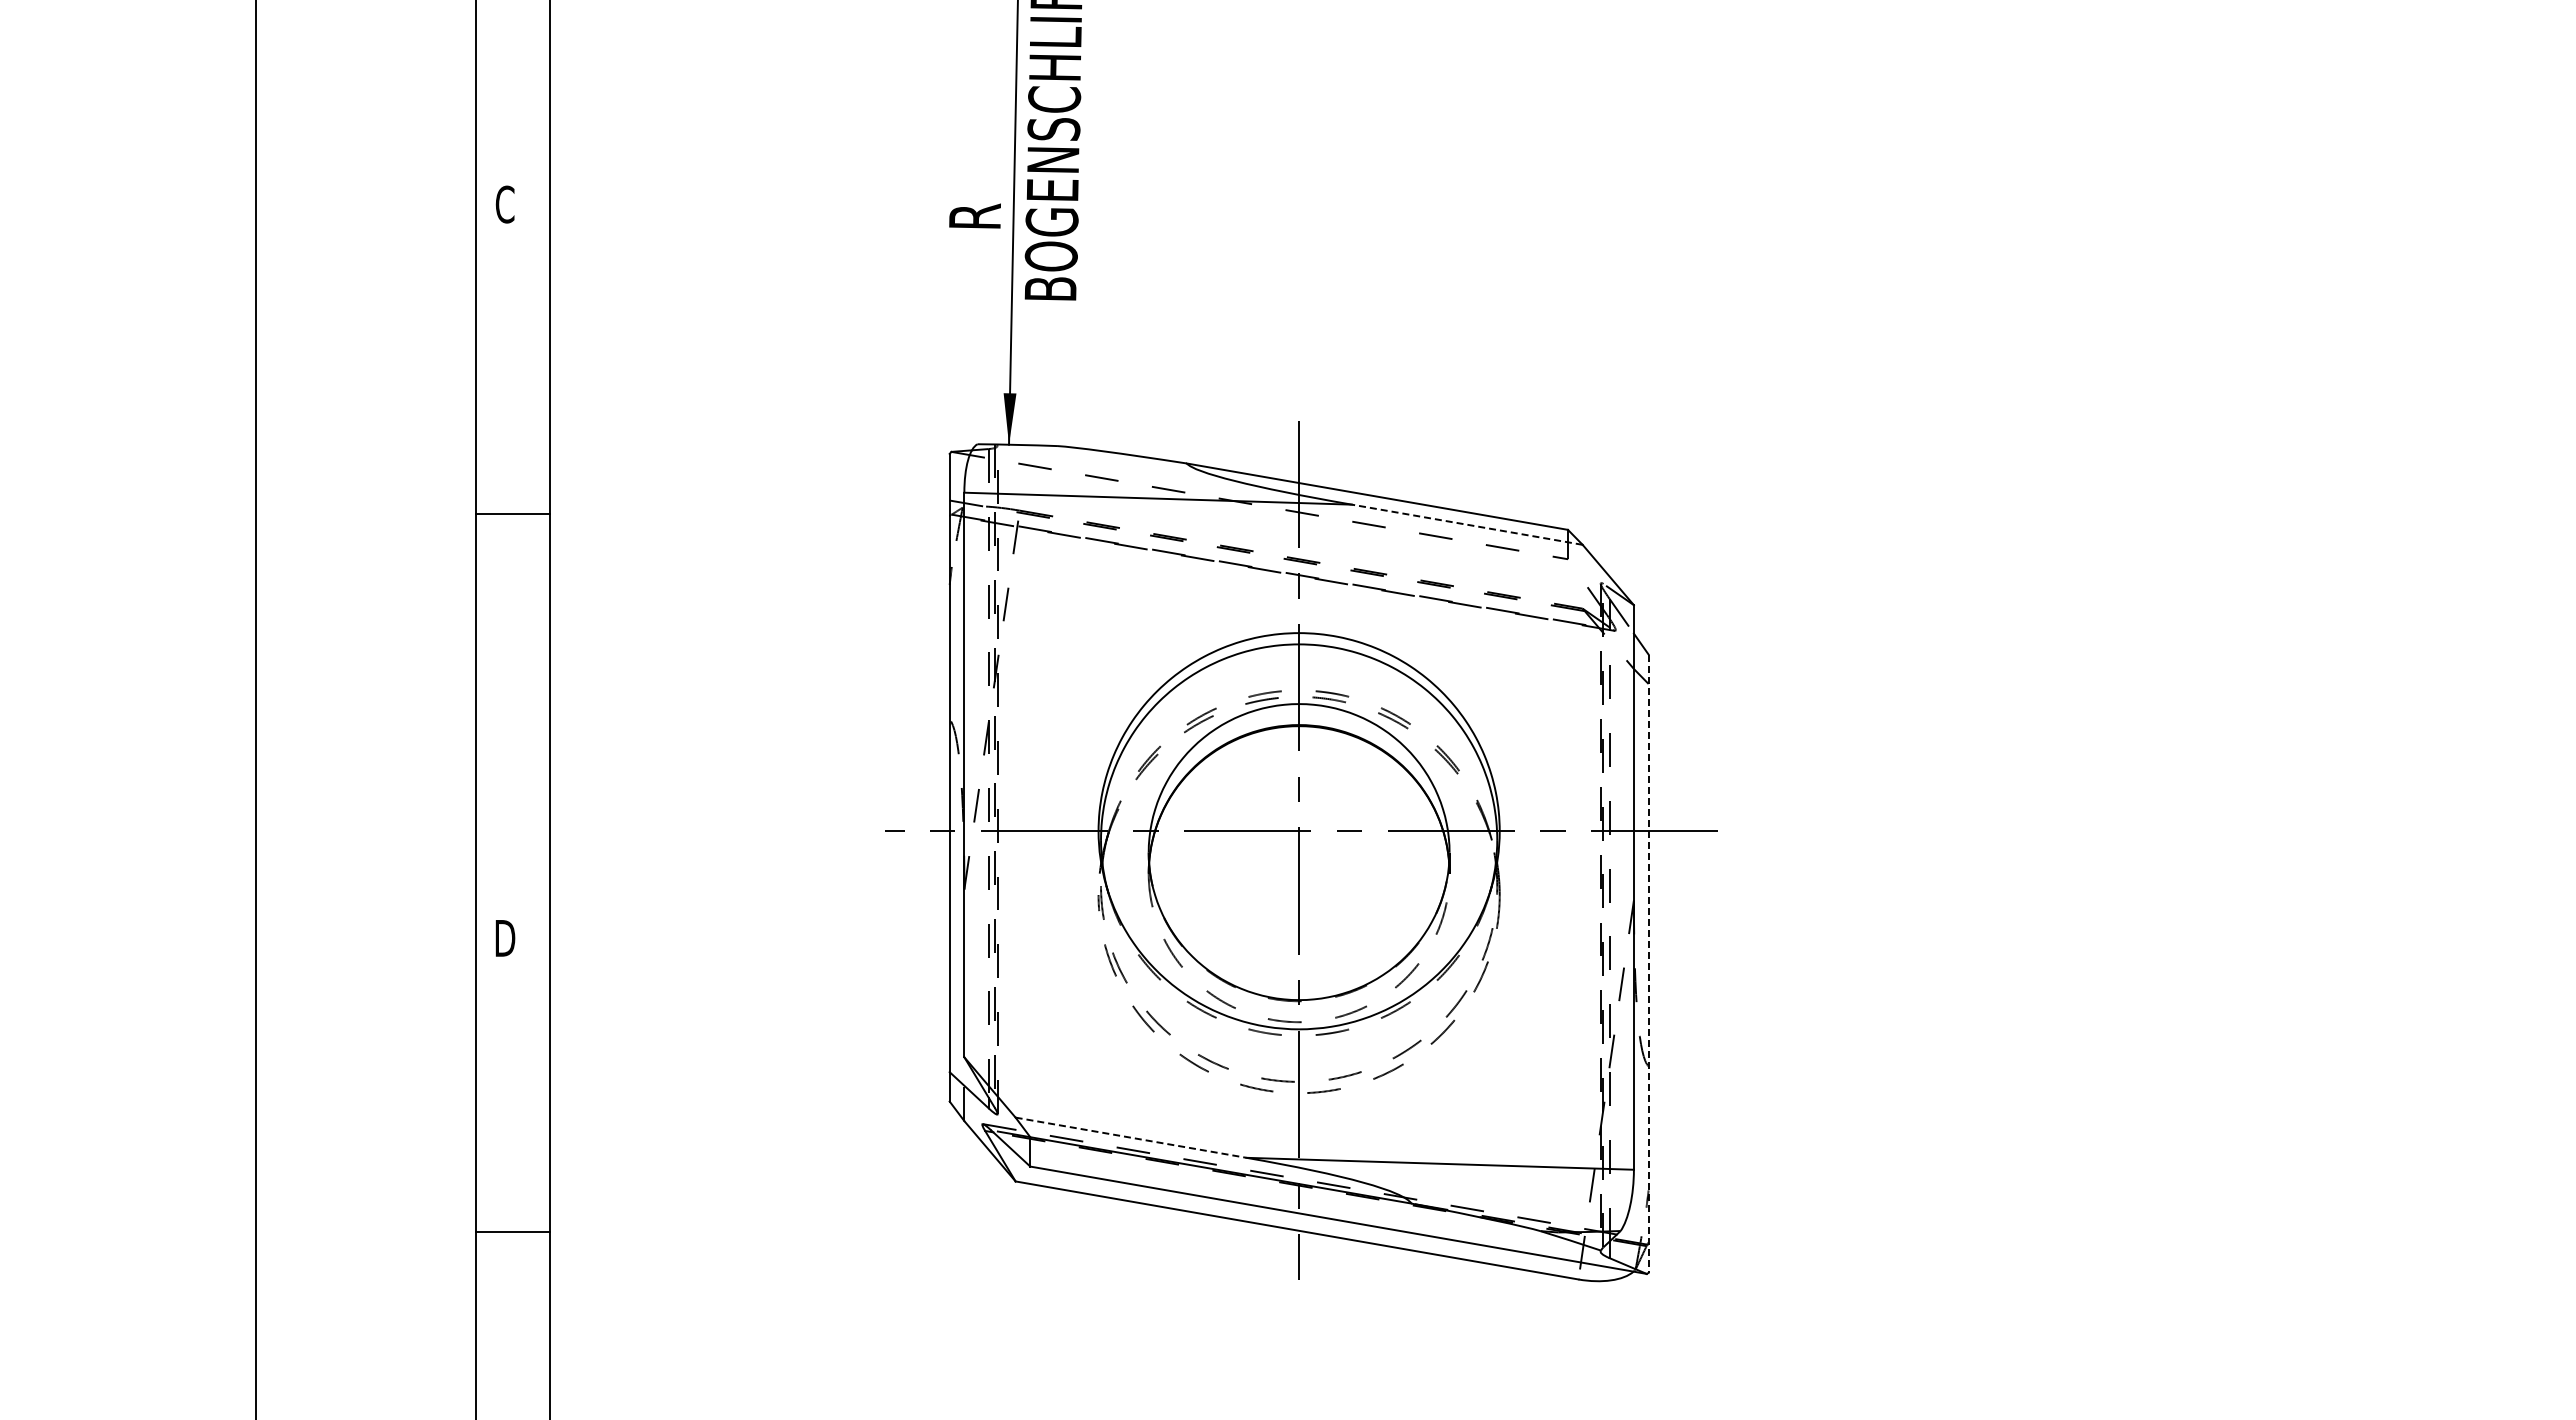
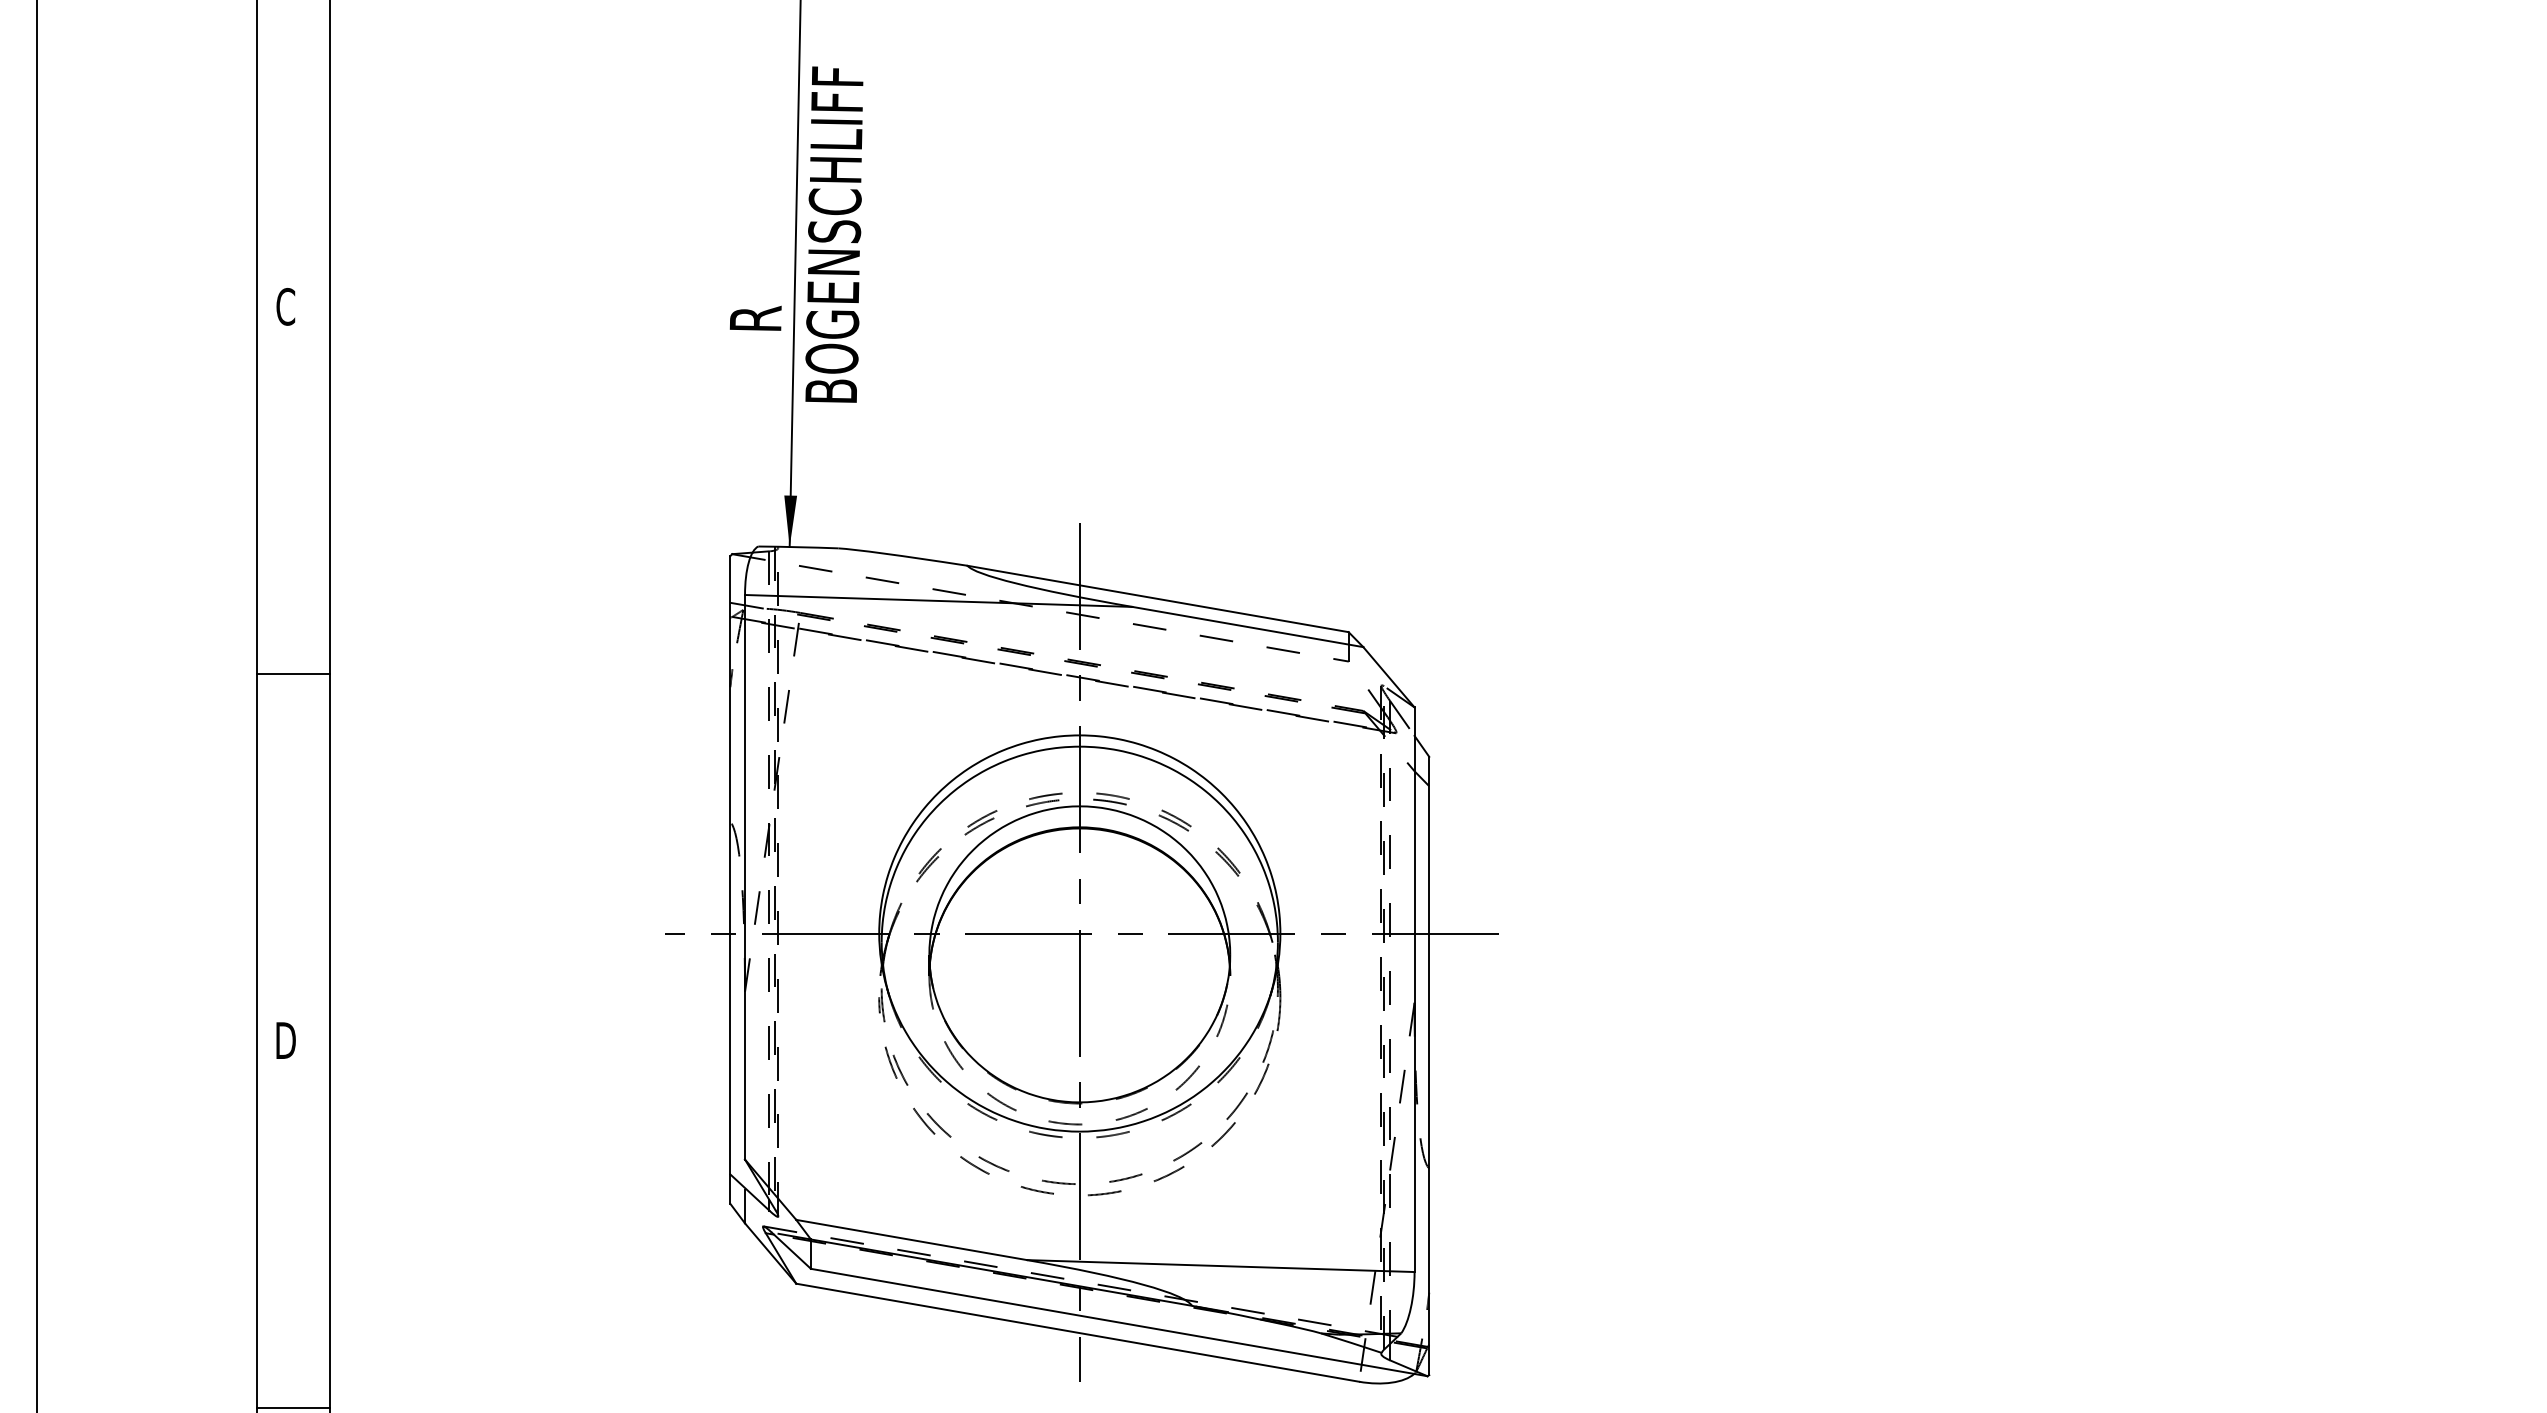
line: (512, 514) -> (293, 673), moved
line: (1466, 524) -> (1247, 626), dashed -> solid
line: (1648, 964) -> (1429, 1066), dashed -> solid
line: (1131, 1137) -> (912, 1239), dashed -> solid
line: (512, 1232) -> (293, 1407), moved

